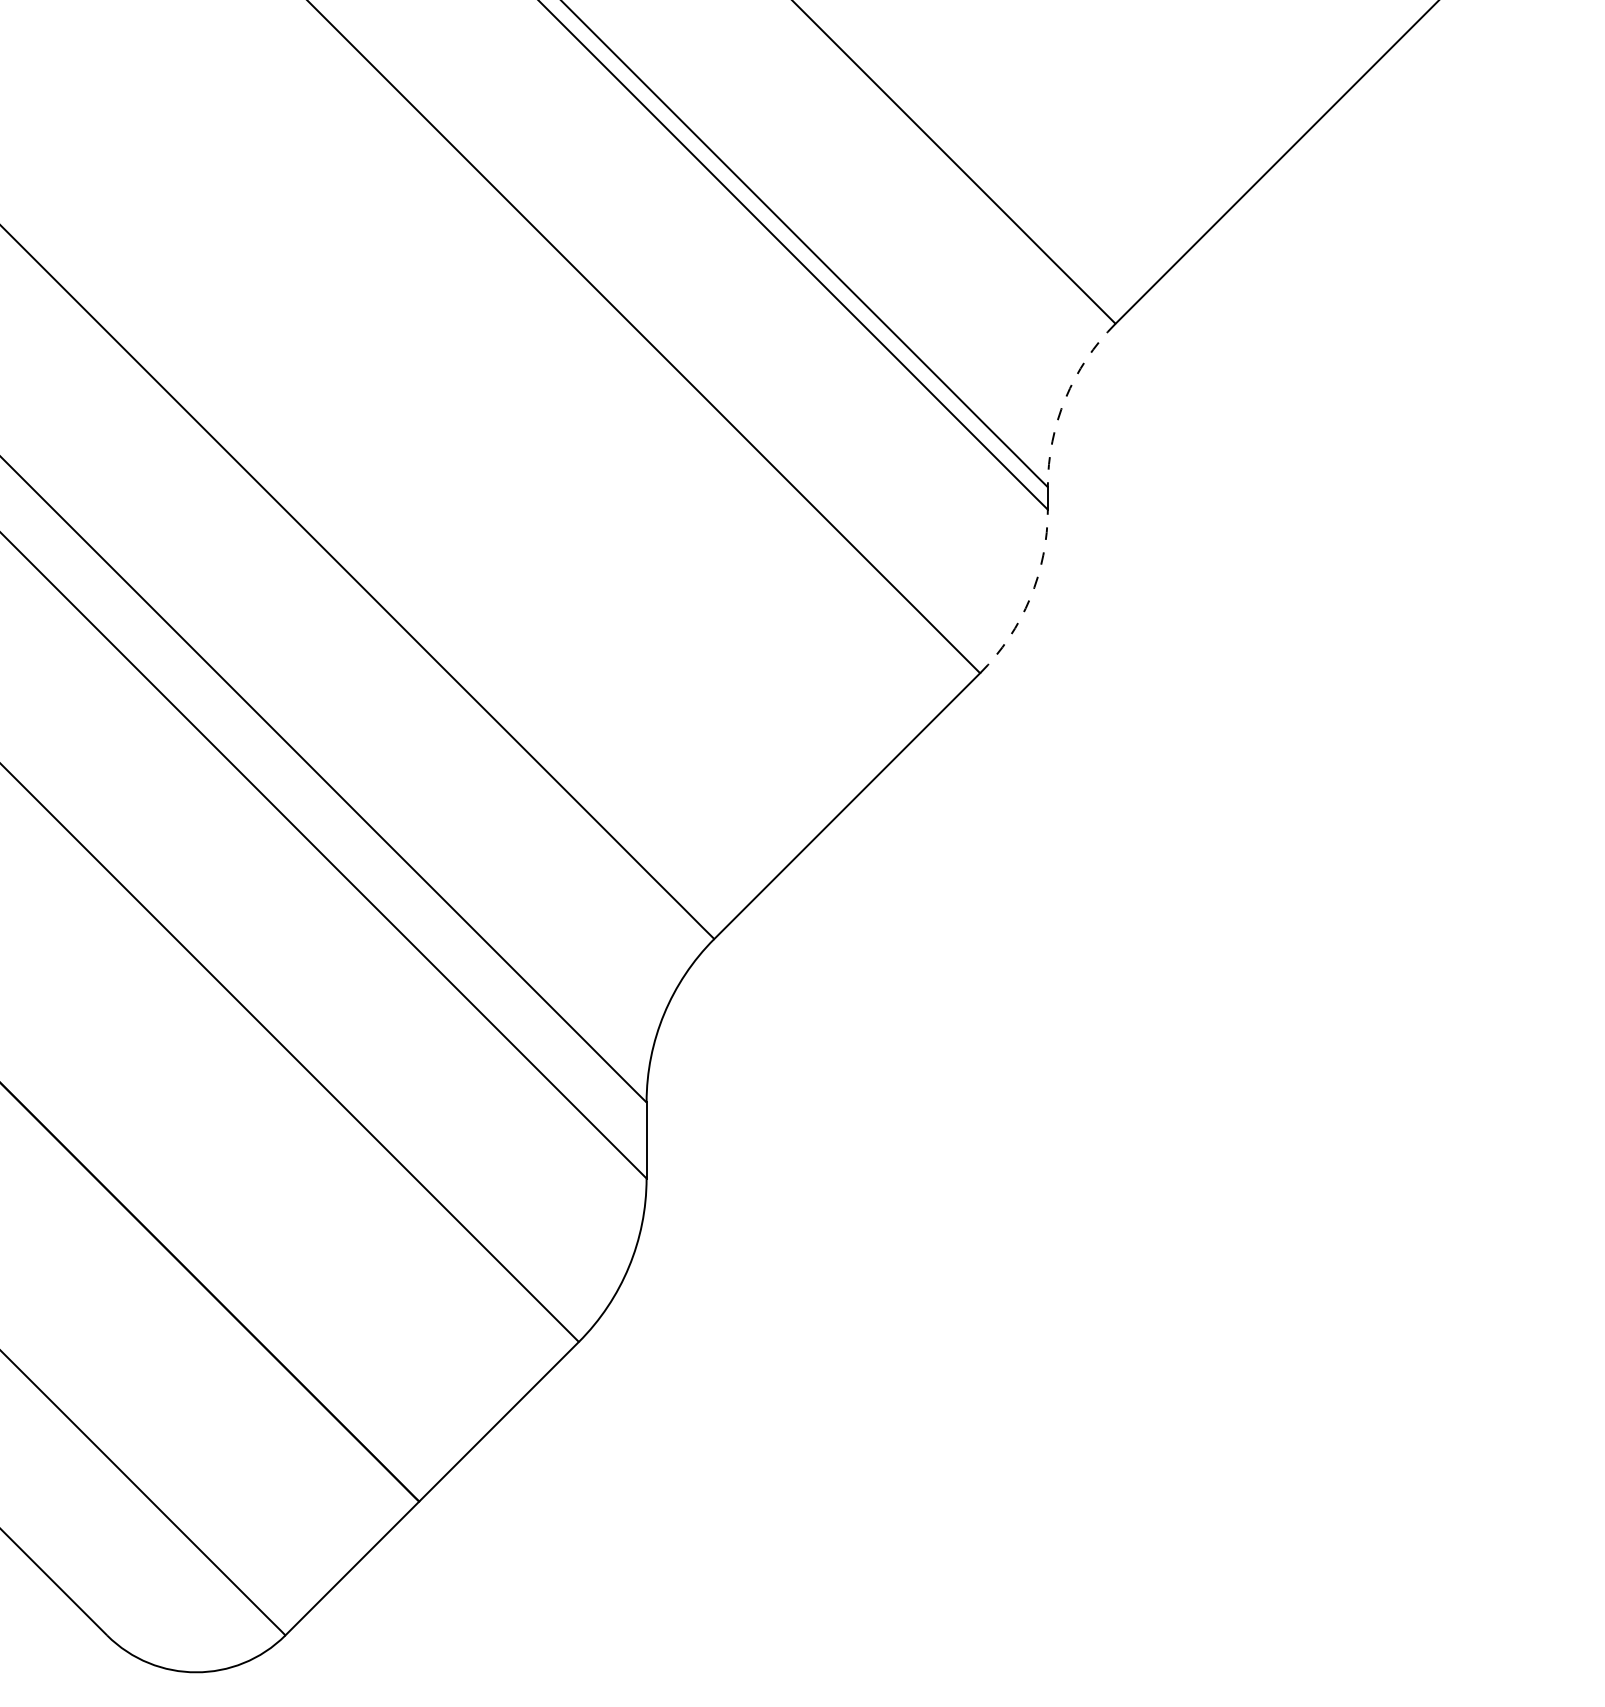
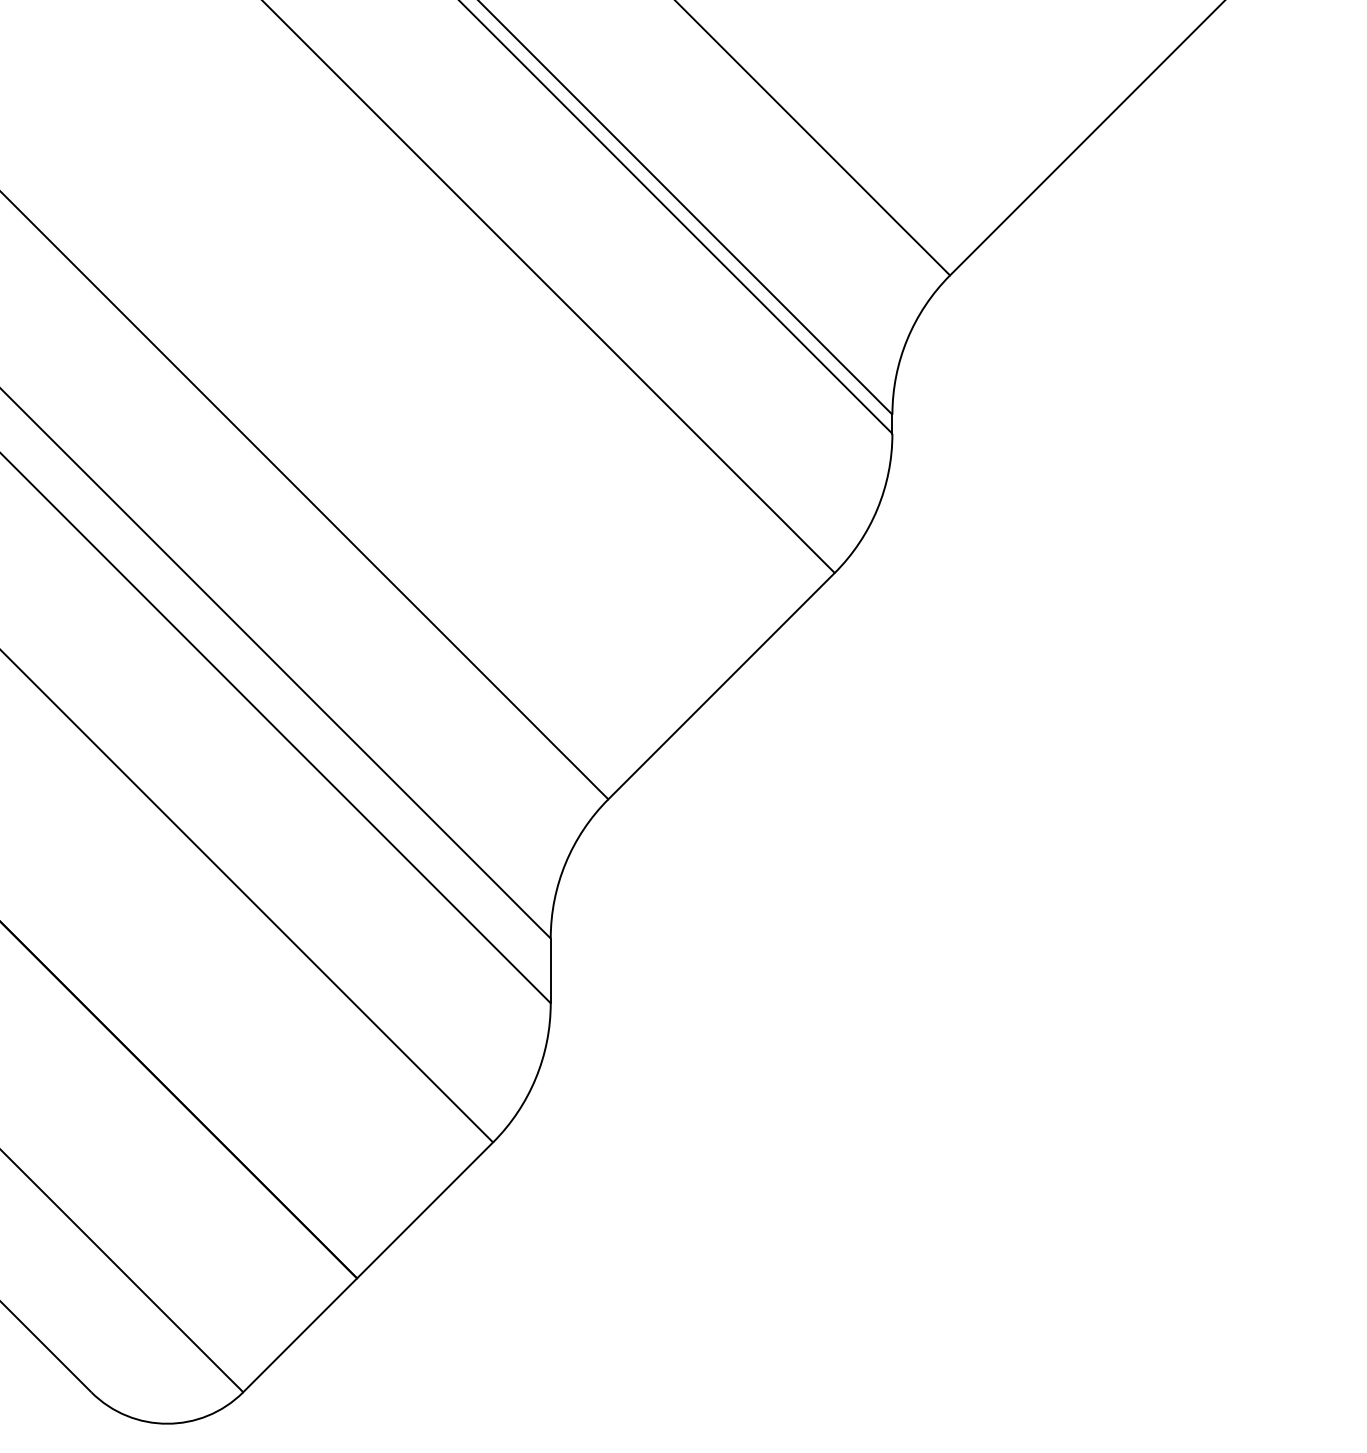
arc: (1065, 398) -> (907, 339), dashed -> solid
arc: (1030, 598) -> (877, 509), dashed -> solid

